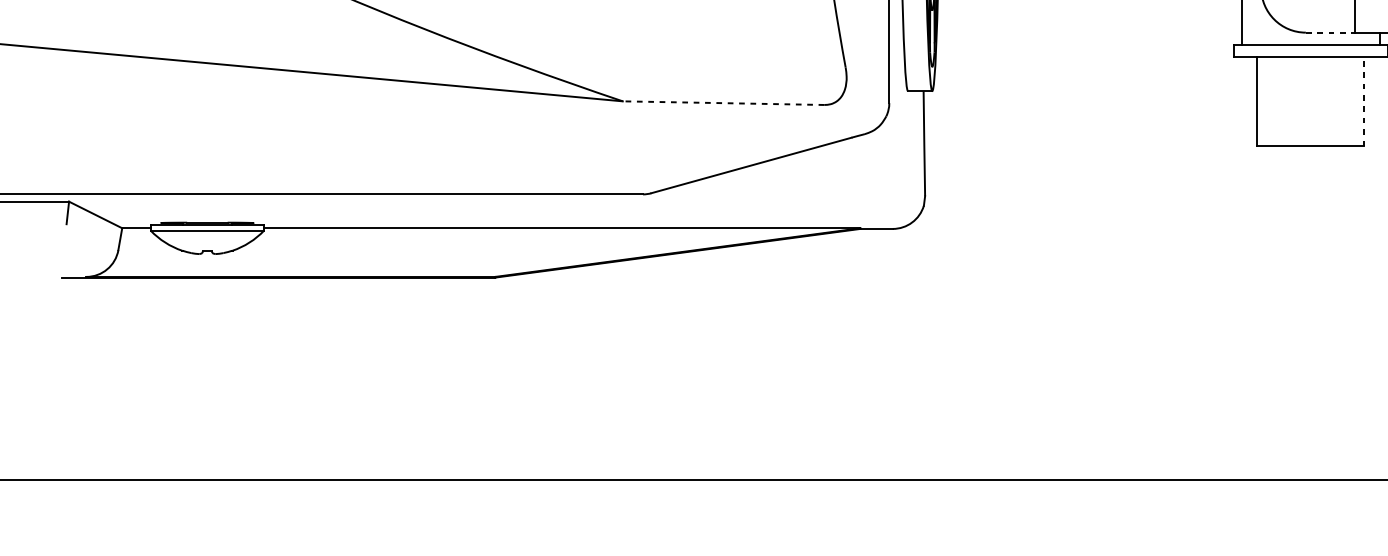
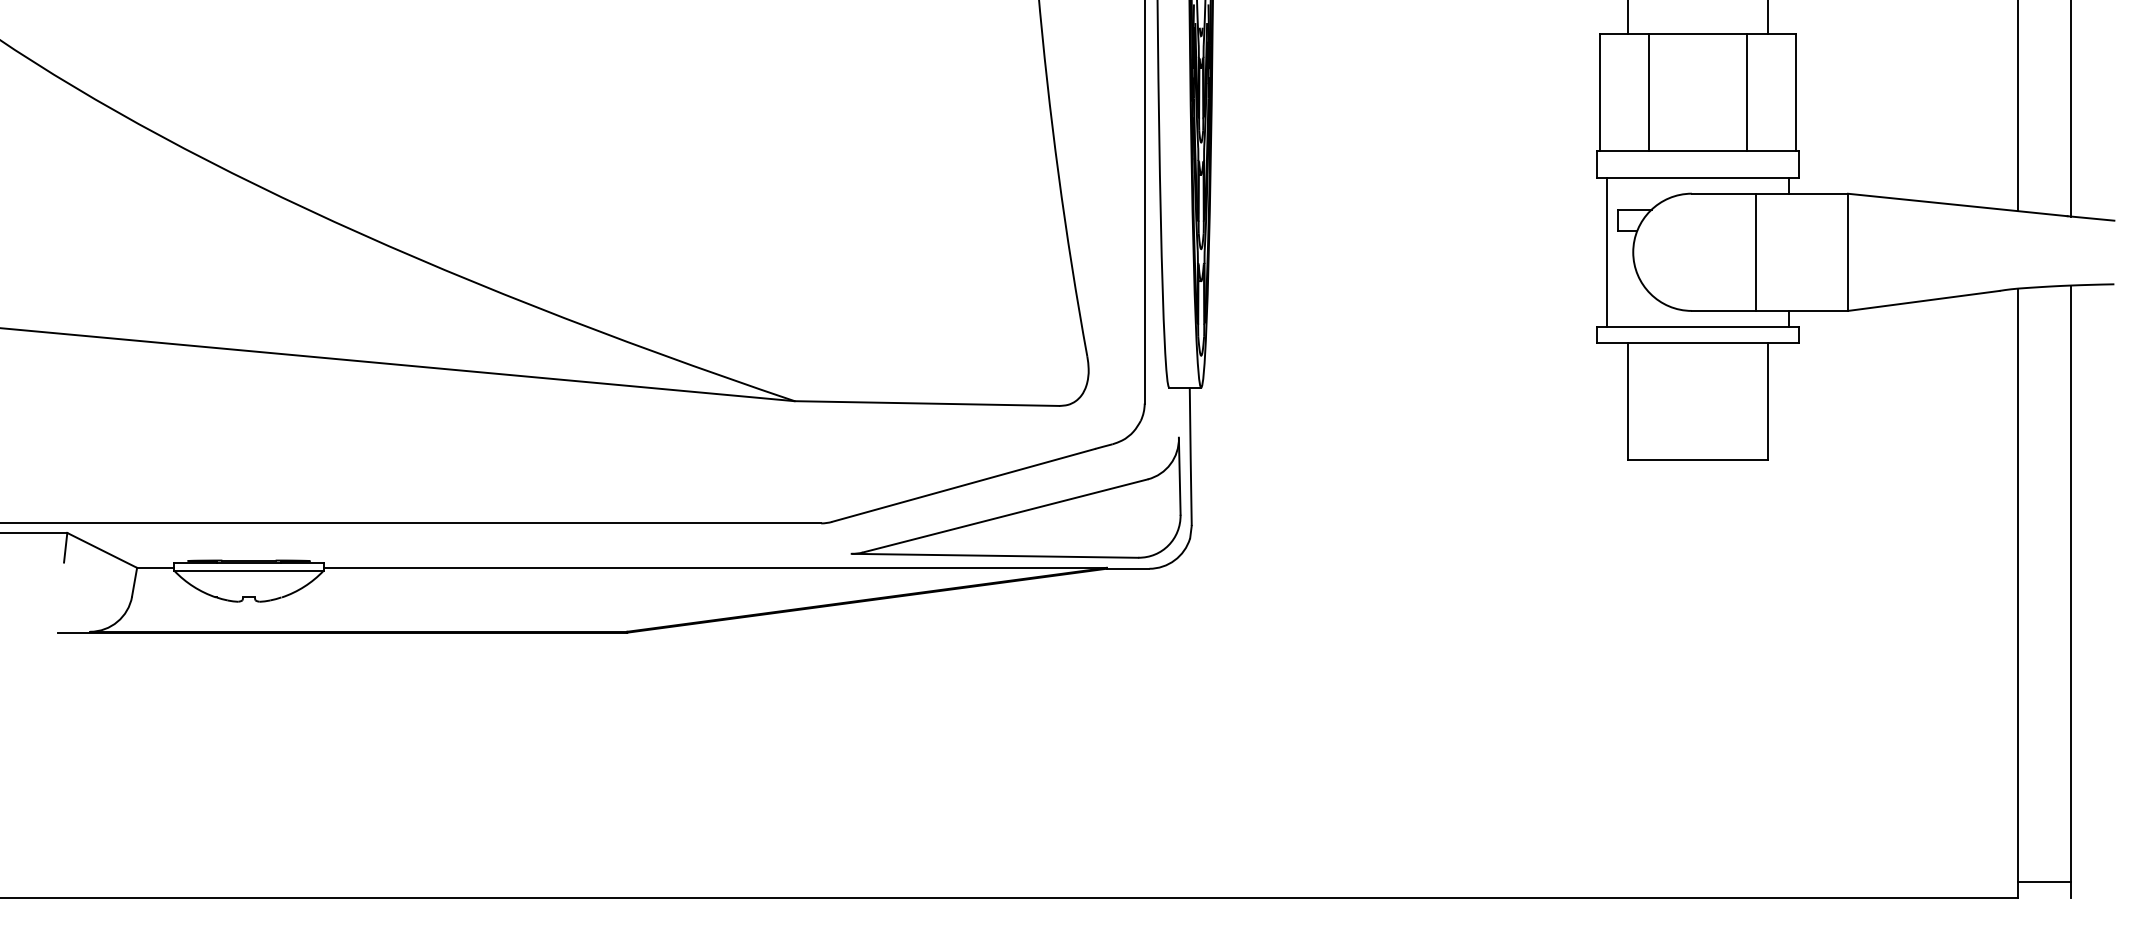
line: (1329, 32) -> (1723, 310), dashed -> solid
line: (1364, 101) -> (1768, 401), dashed -> solid
line: (723, 103) -> (926, 403), dashed -> solid
part: (792, 185) -> (1017, 511), added

